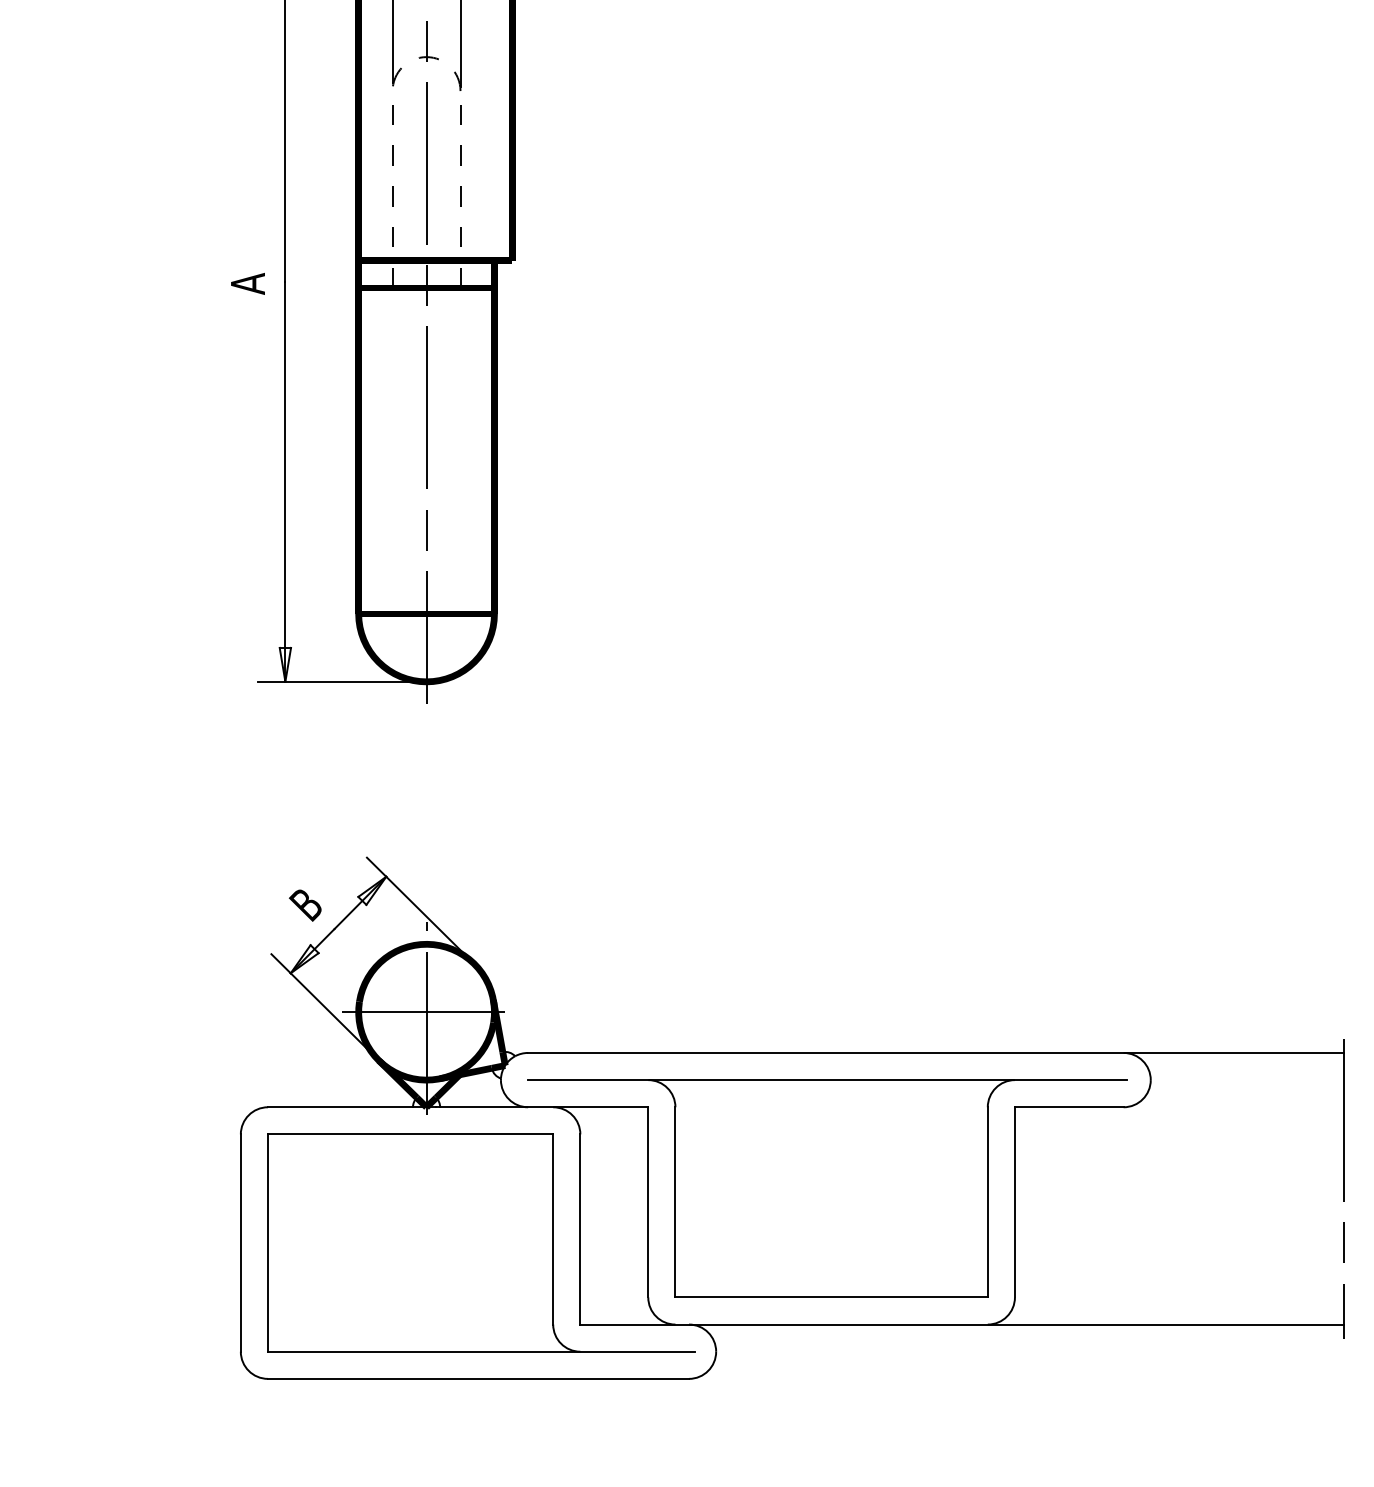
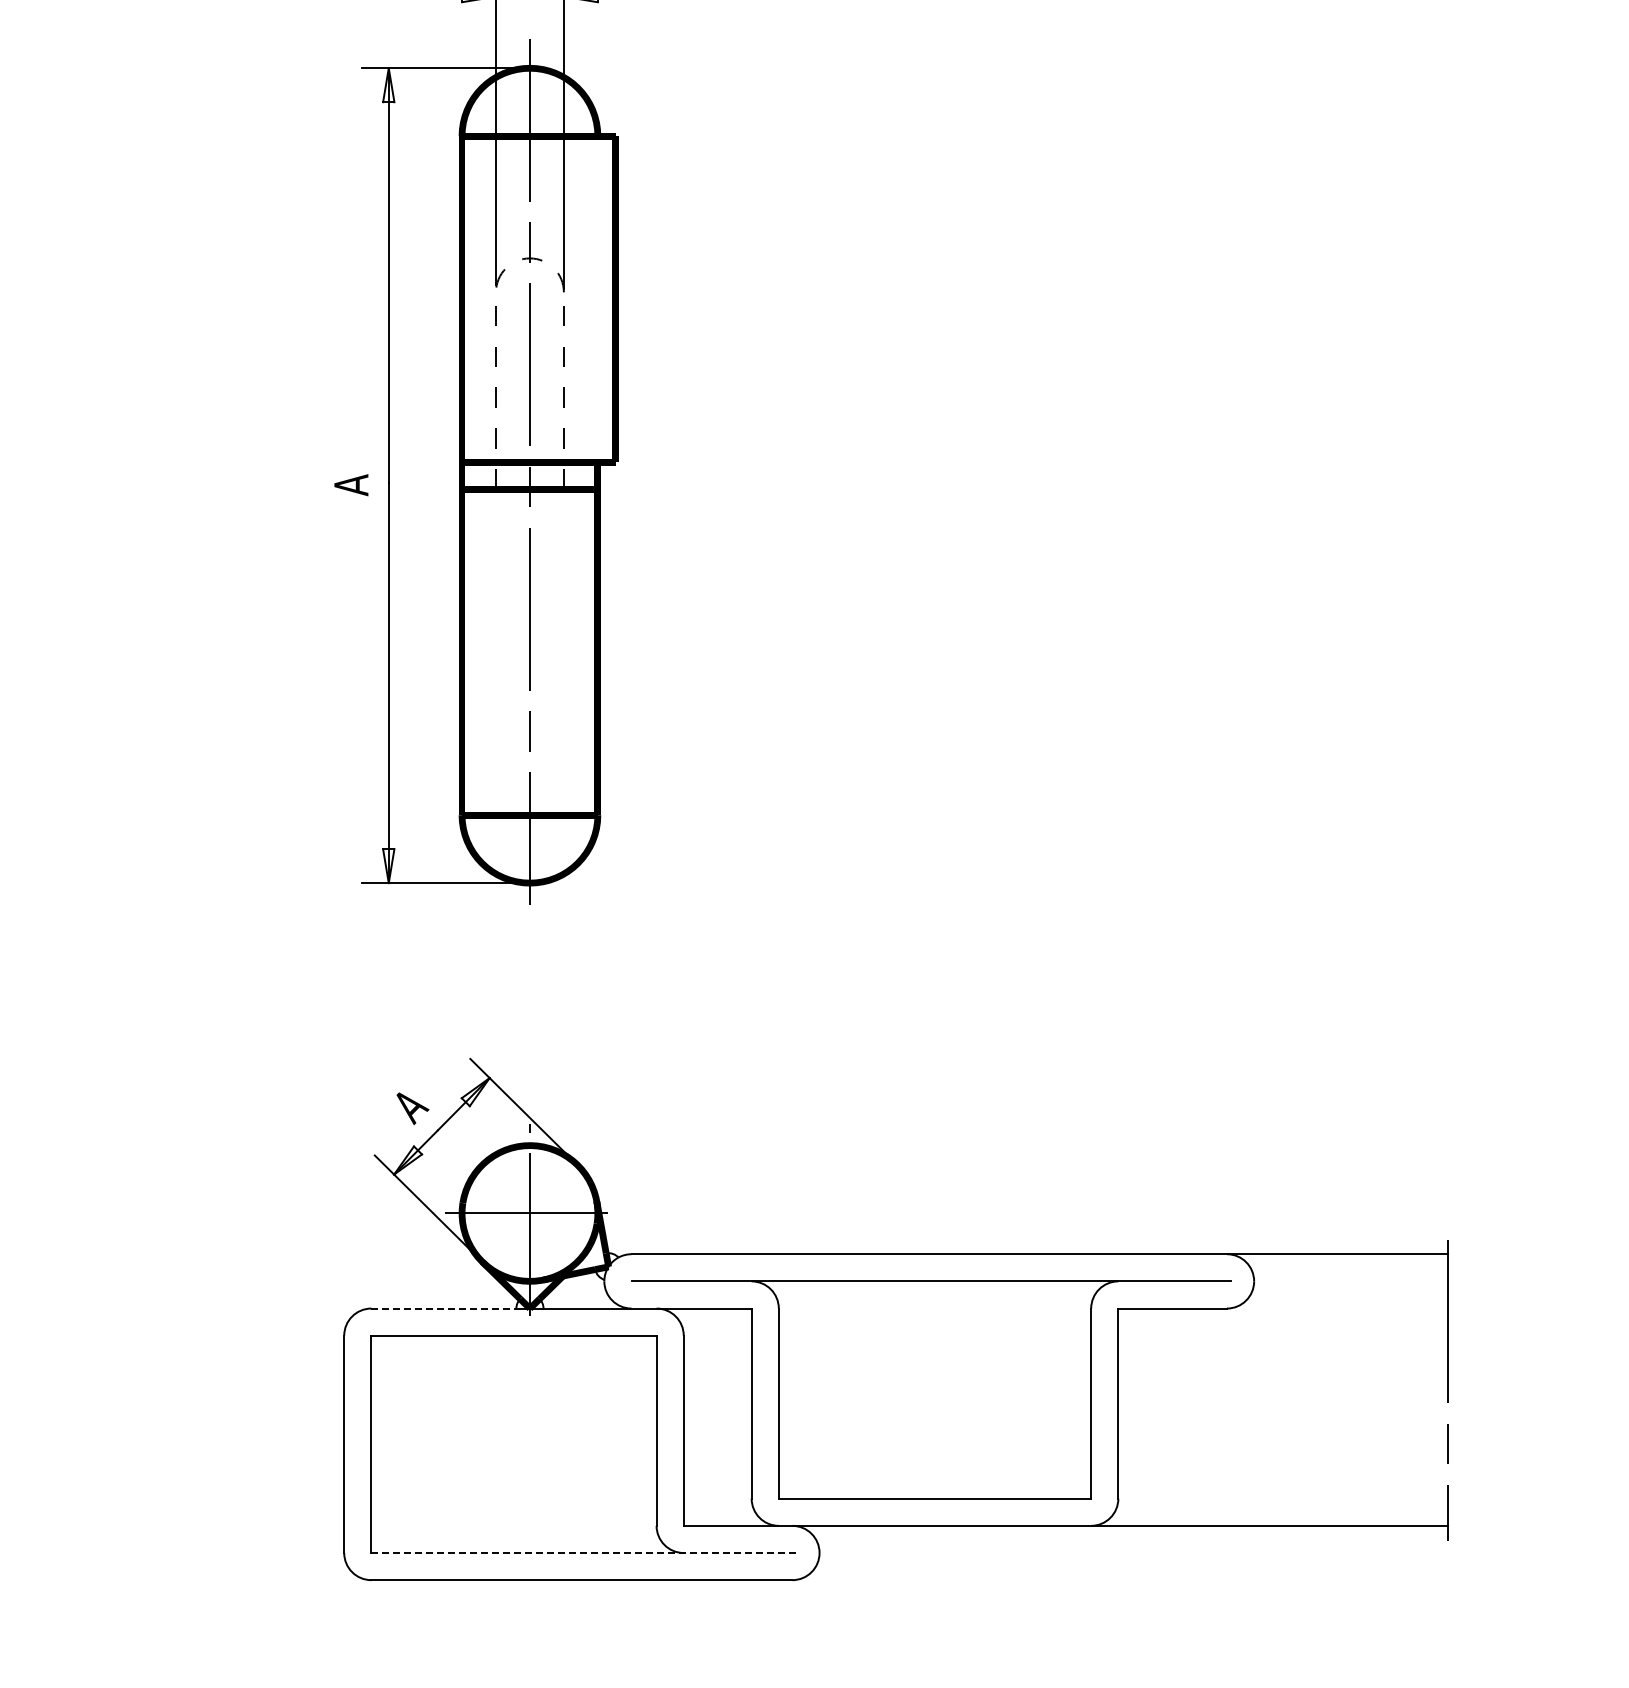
text: (307, 906) -> (410, 1107), B -> A
line: (341, 1107) -> (444, 1308), solid -> dashed
line: (481, 1352) -> (584, 1553), solid -> dashed

